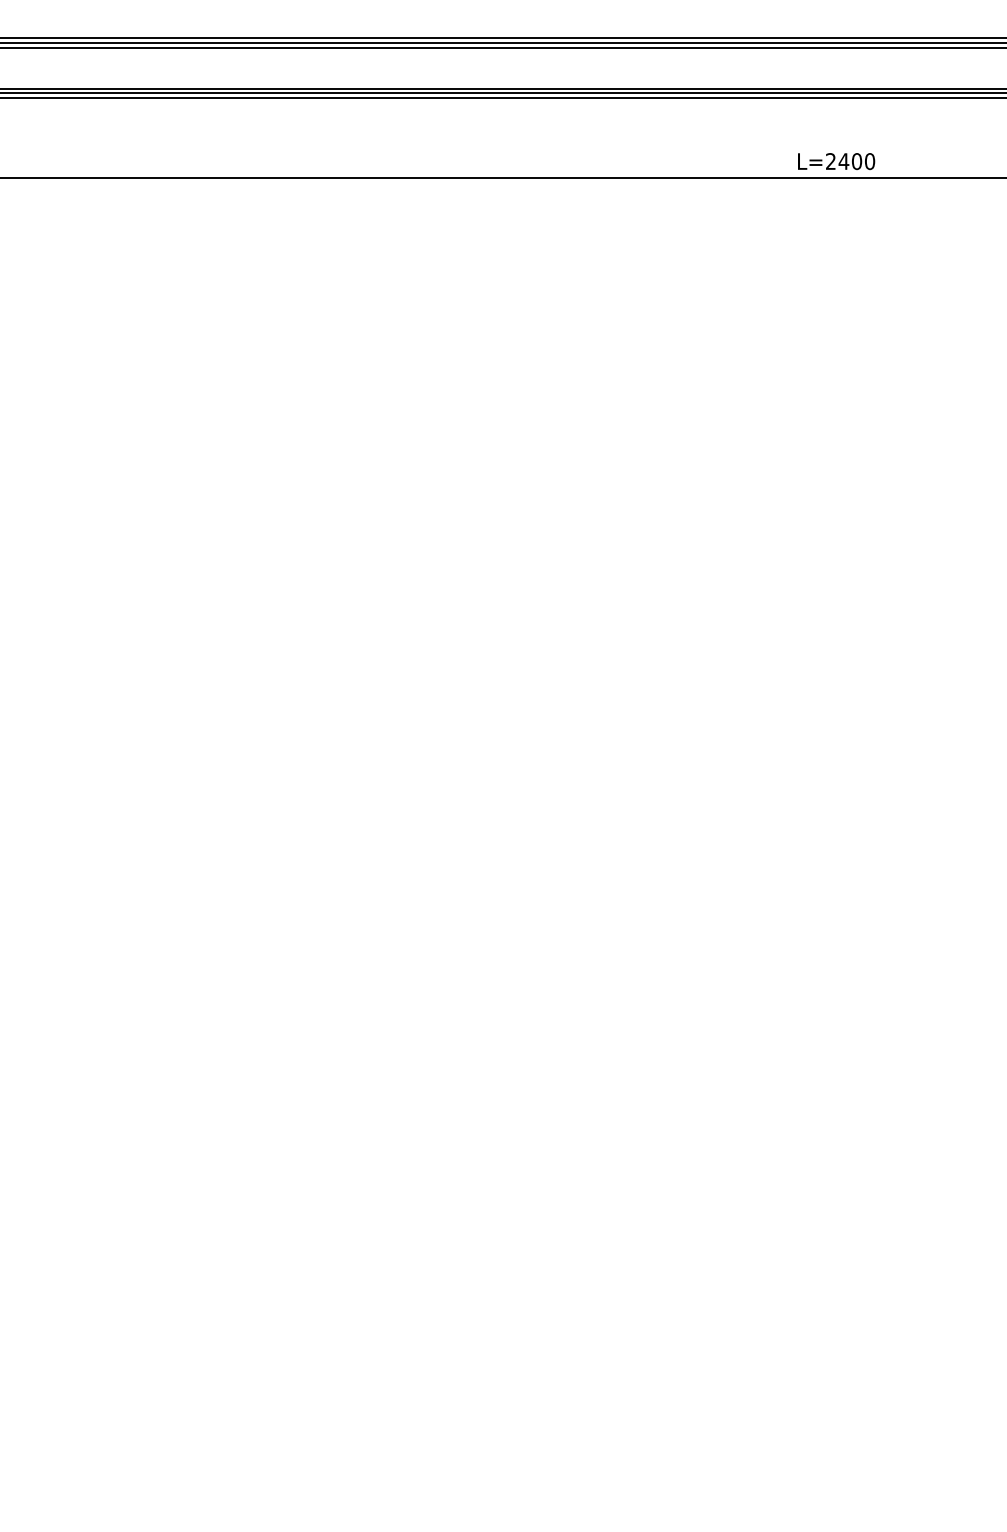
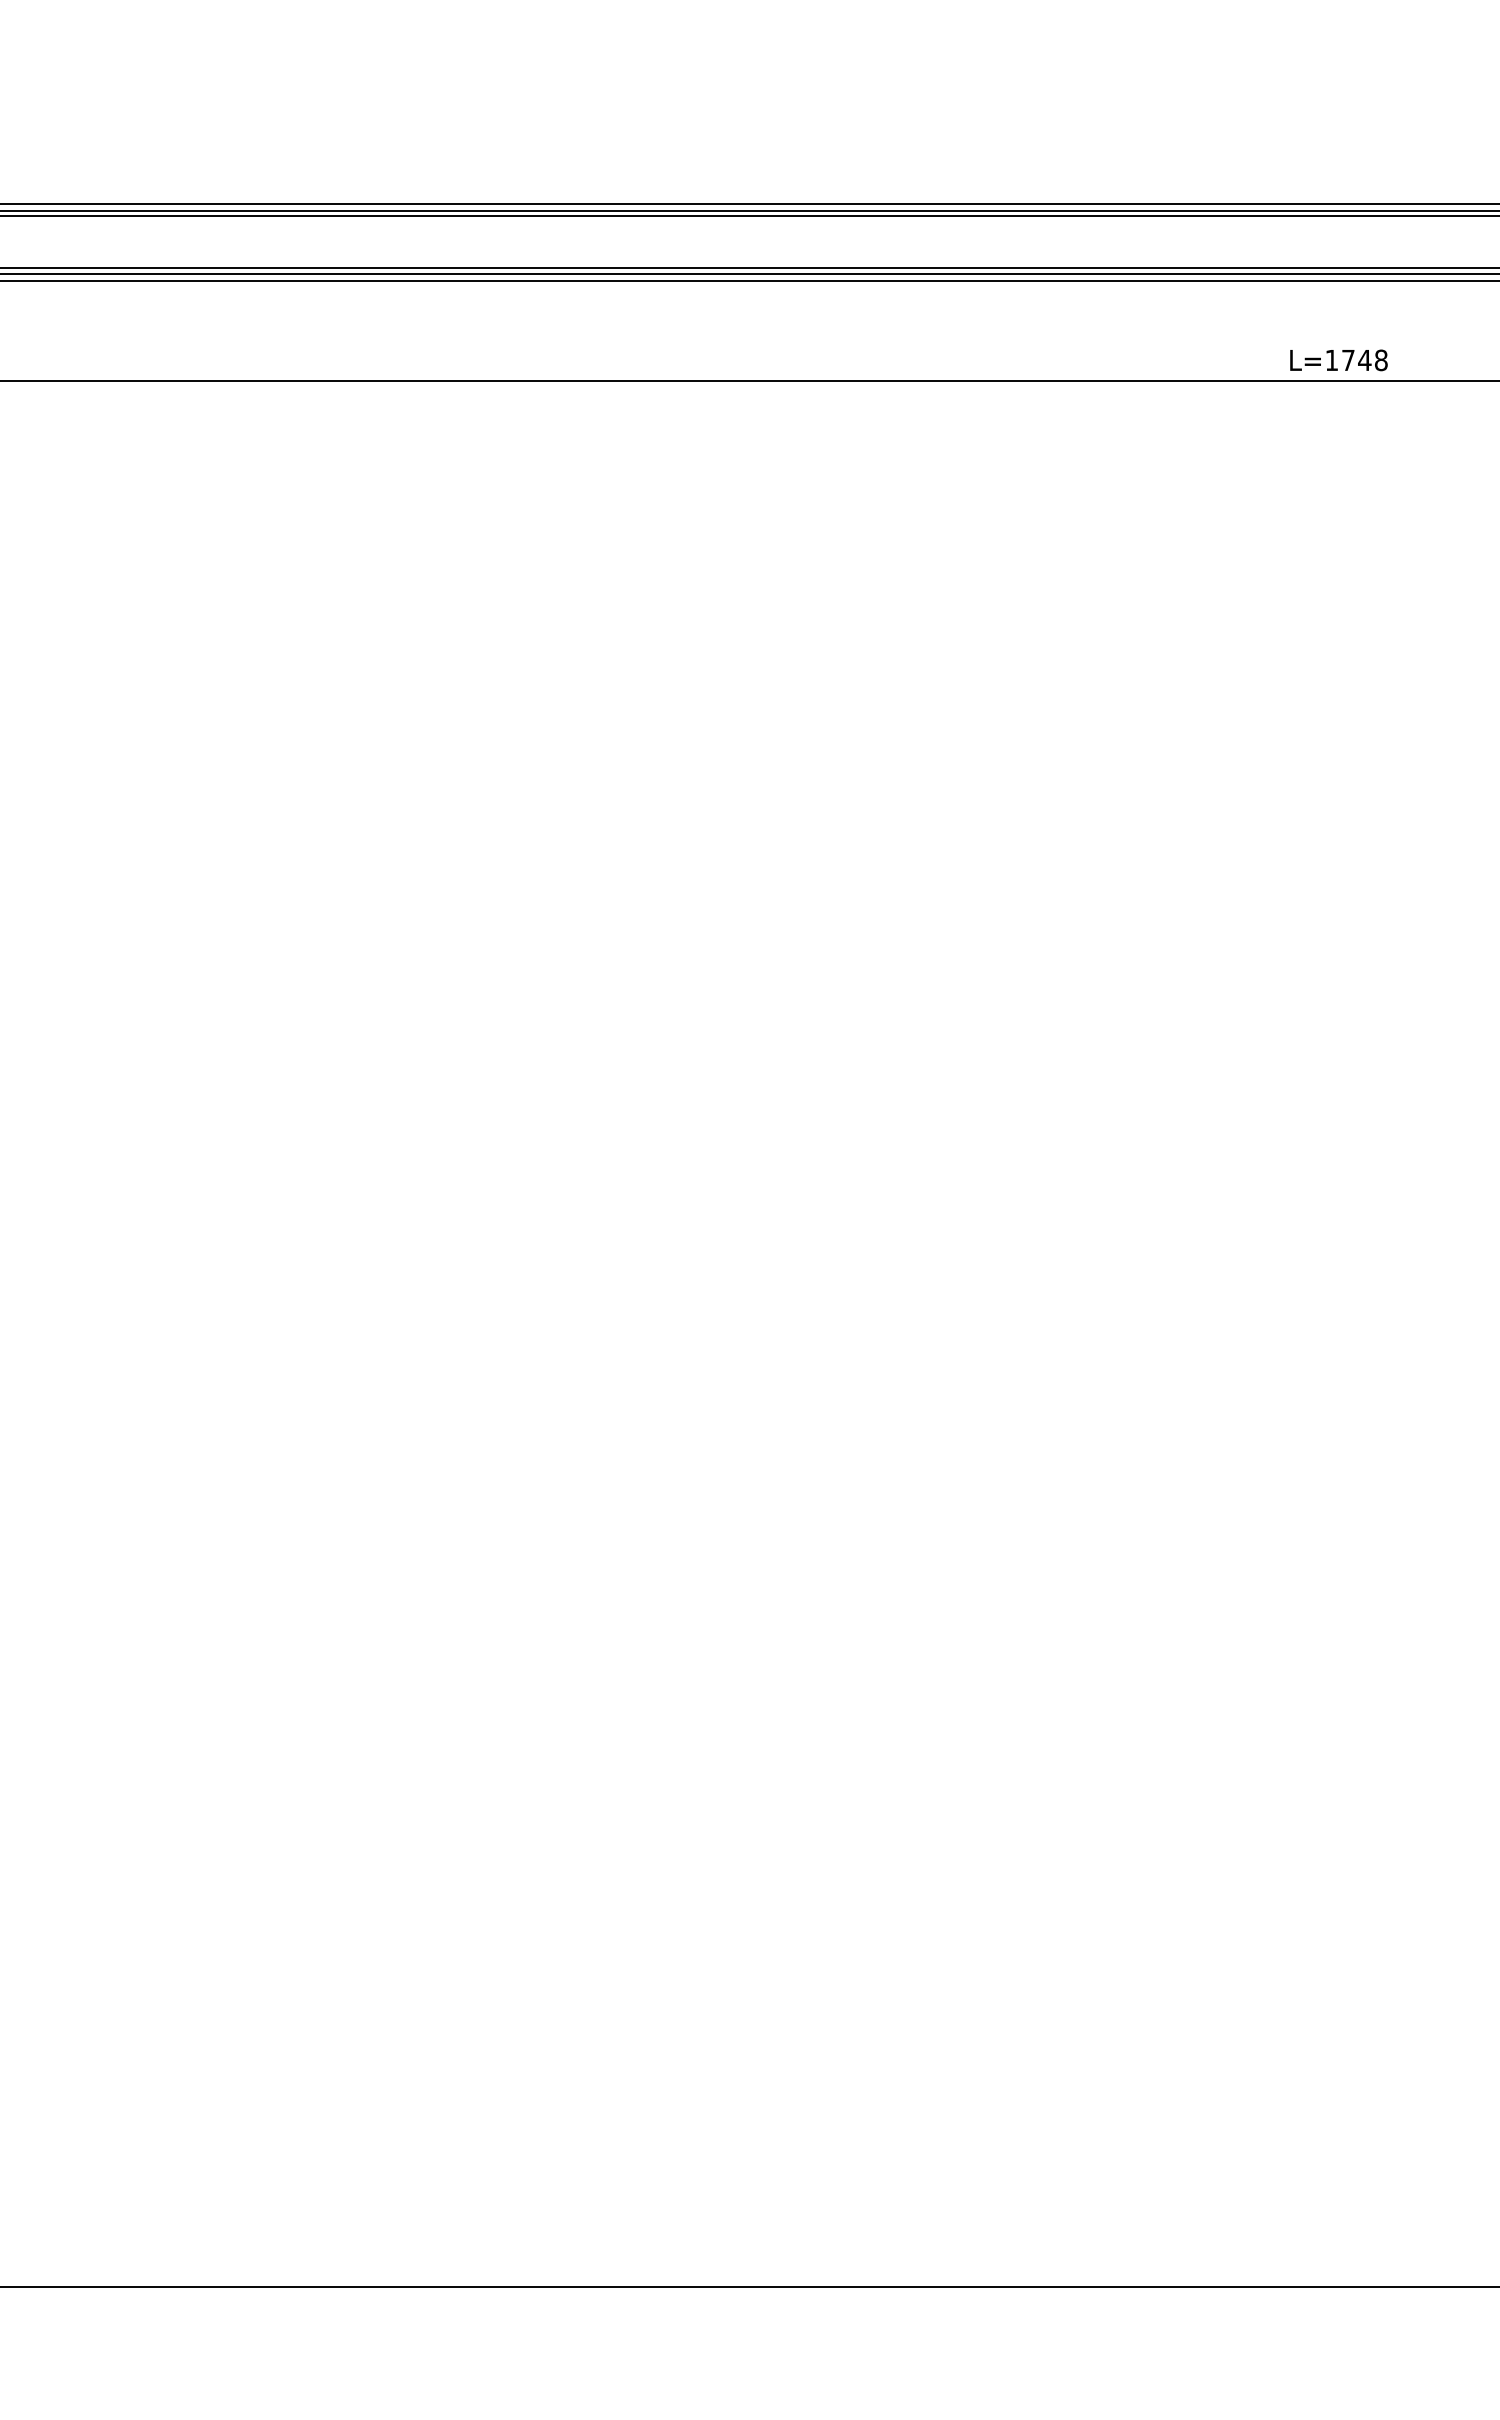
text: (850, 161) -> (1356, 360), L=2400 -> L=1748

